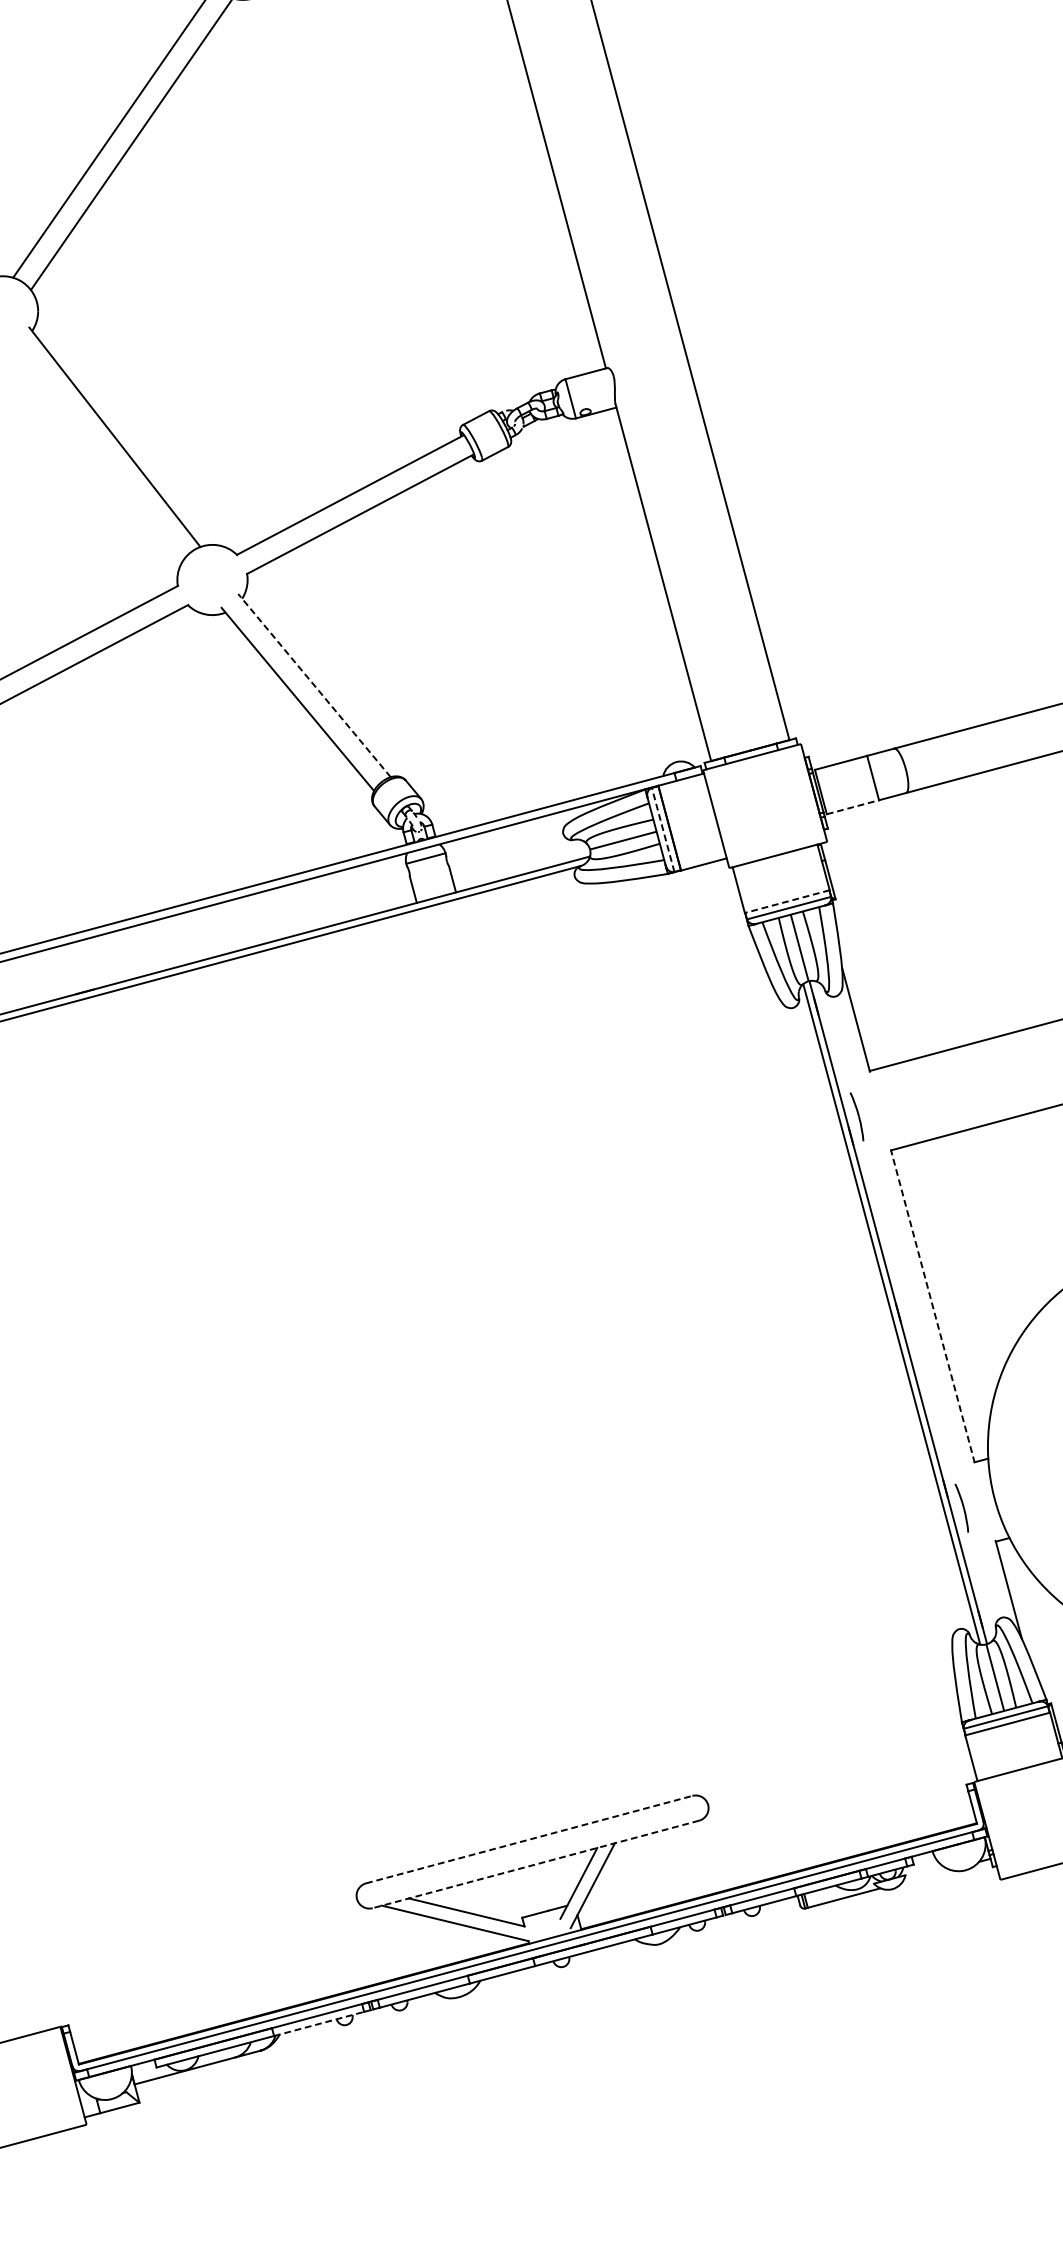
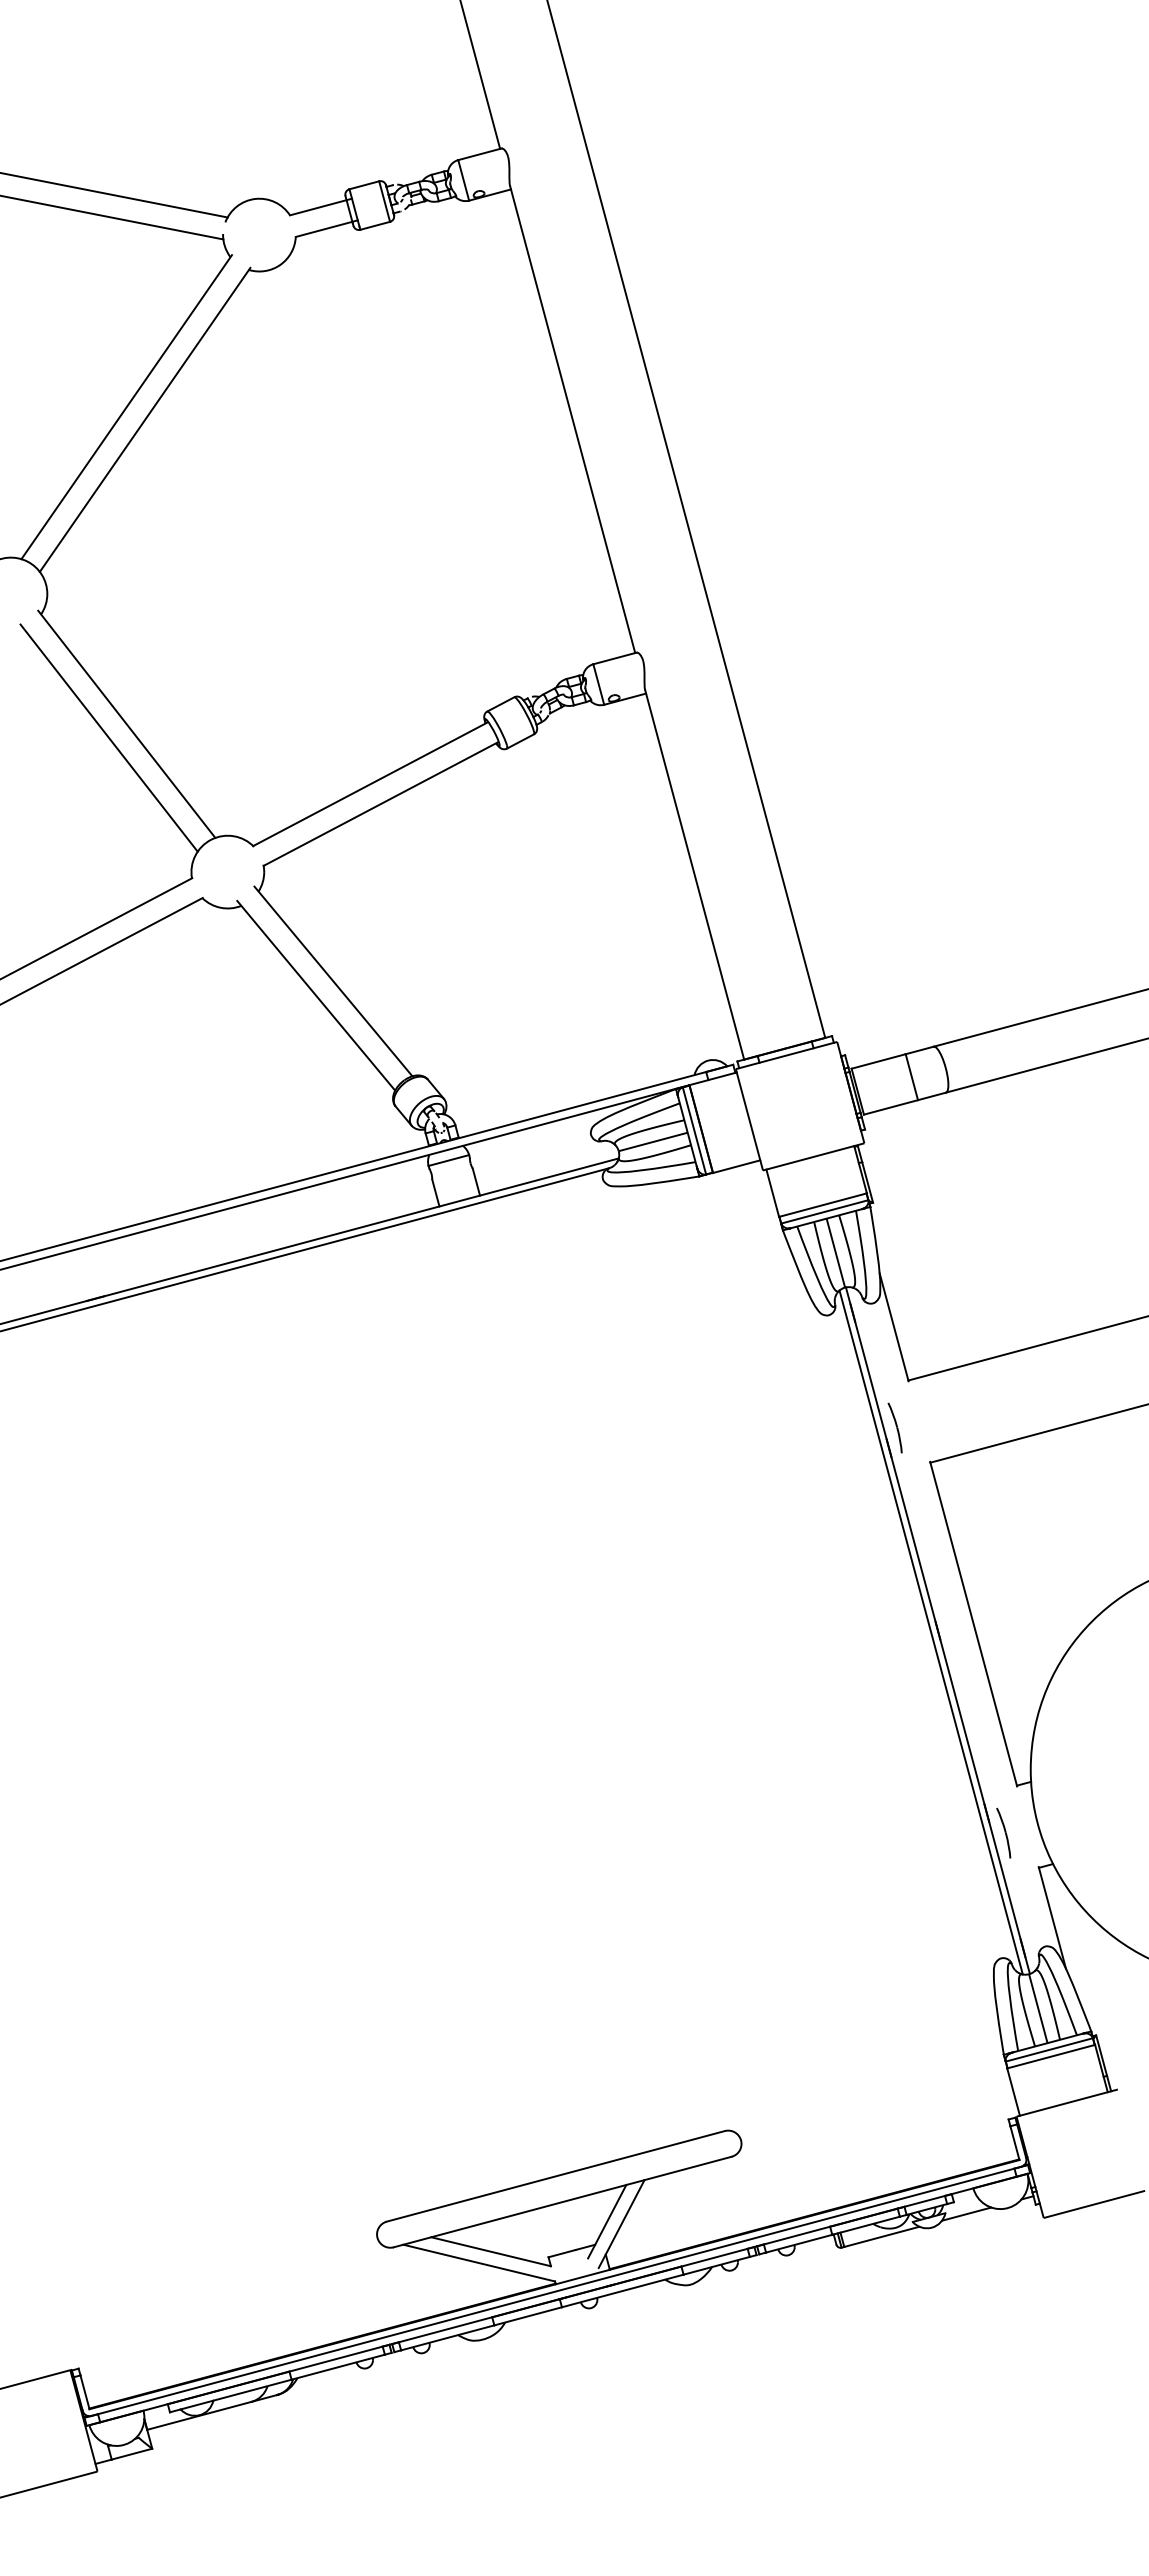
line: (97, 449) -> (108, 737), added
line: (314, 685) -> (333, 981), dashed -> solid
line: (852, 807) -> (890, 1107), dashed -> solid
line: (663, 829) -> (694, 1130), dashed -> solid
line: (786, 901) -> (822, 1205), dashed -> solid
line: (932, 1305) -> (973, 1623), dashed -> solid
line: (528, 1839) -> (555, 2176), dashed -> solid
line: (535, 1864) -> (562, 2202), dashed -> solid
line: (925, 1875) -> (966, 2213), added
line: (319, 2024) -> (338, 2367), dashed -> solid

